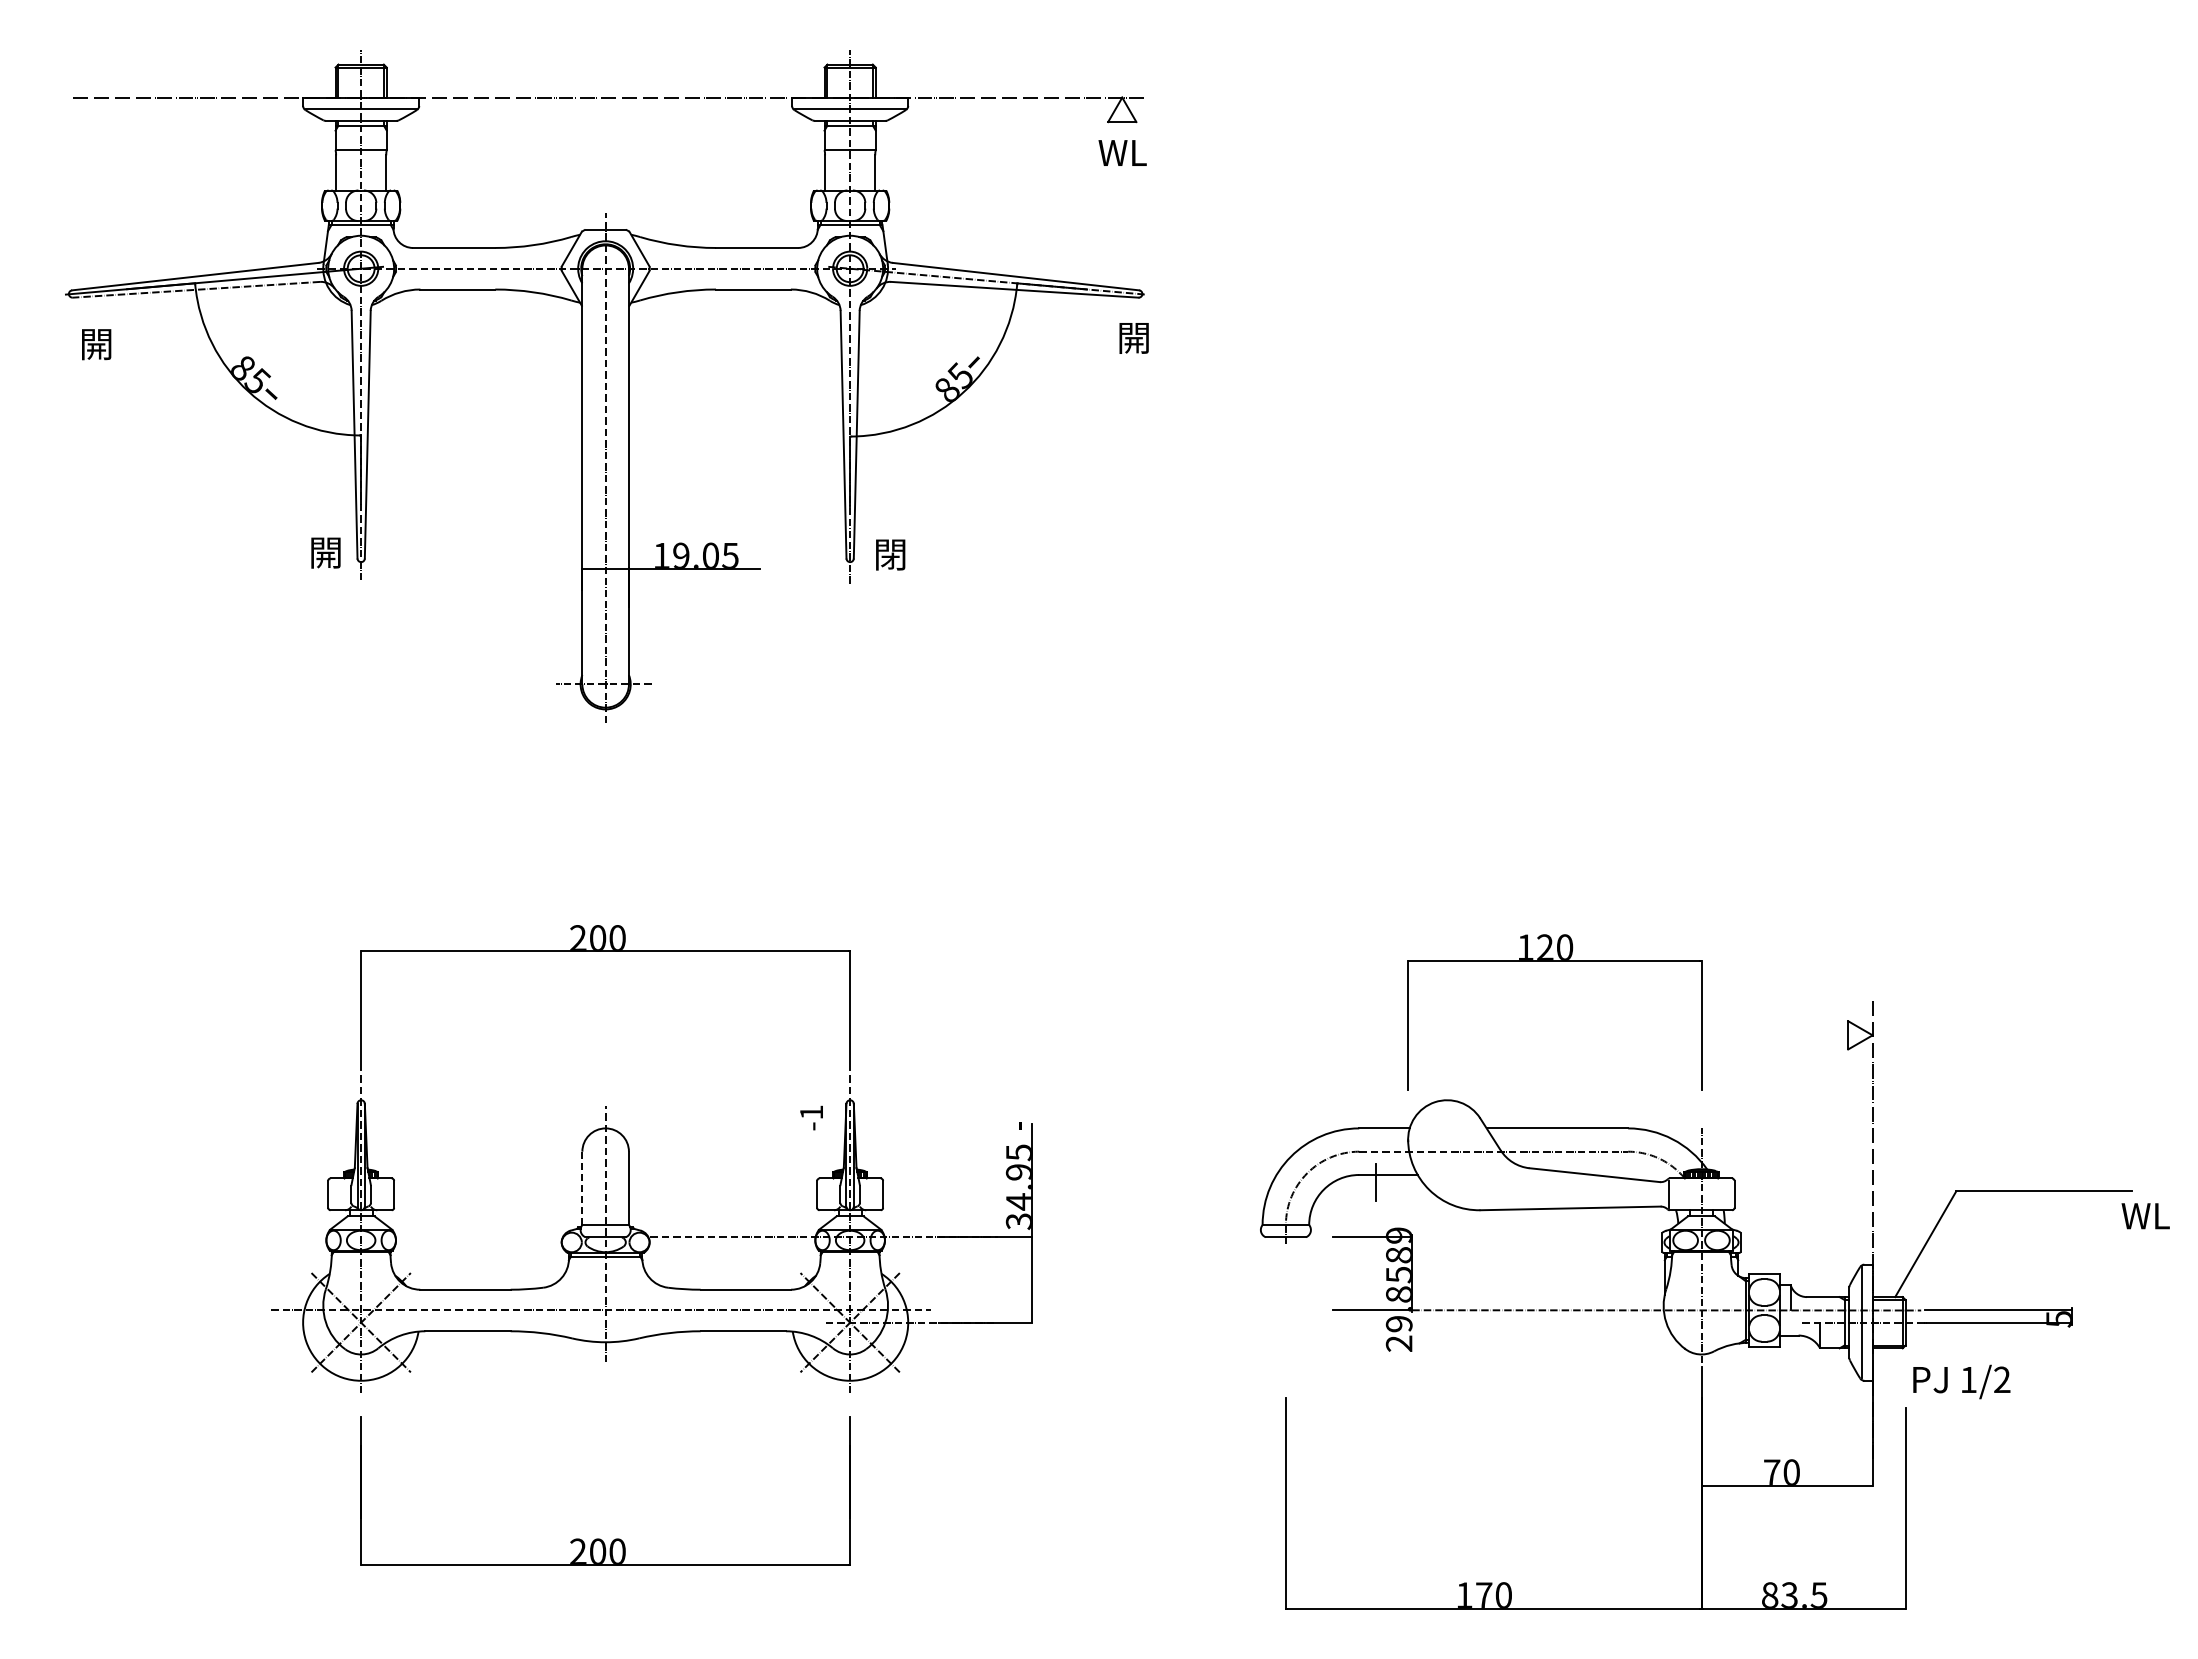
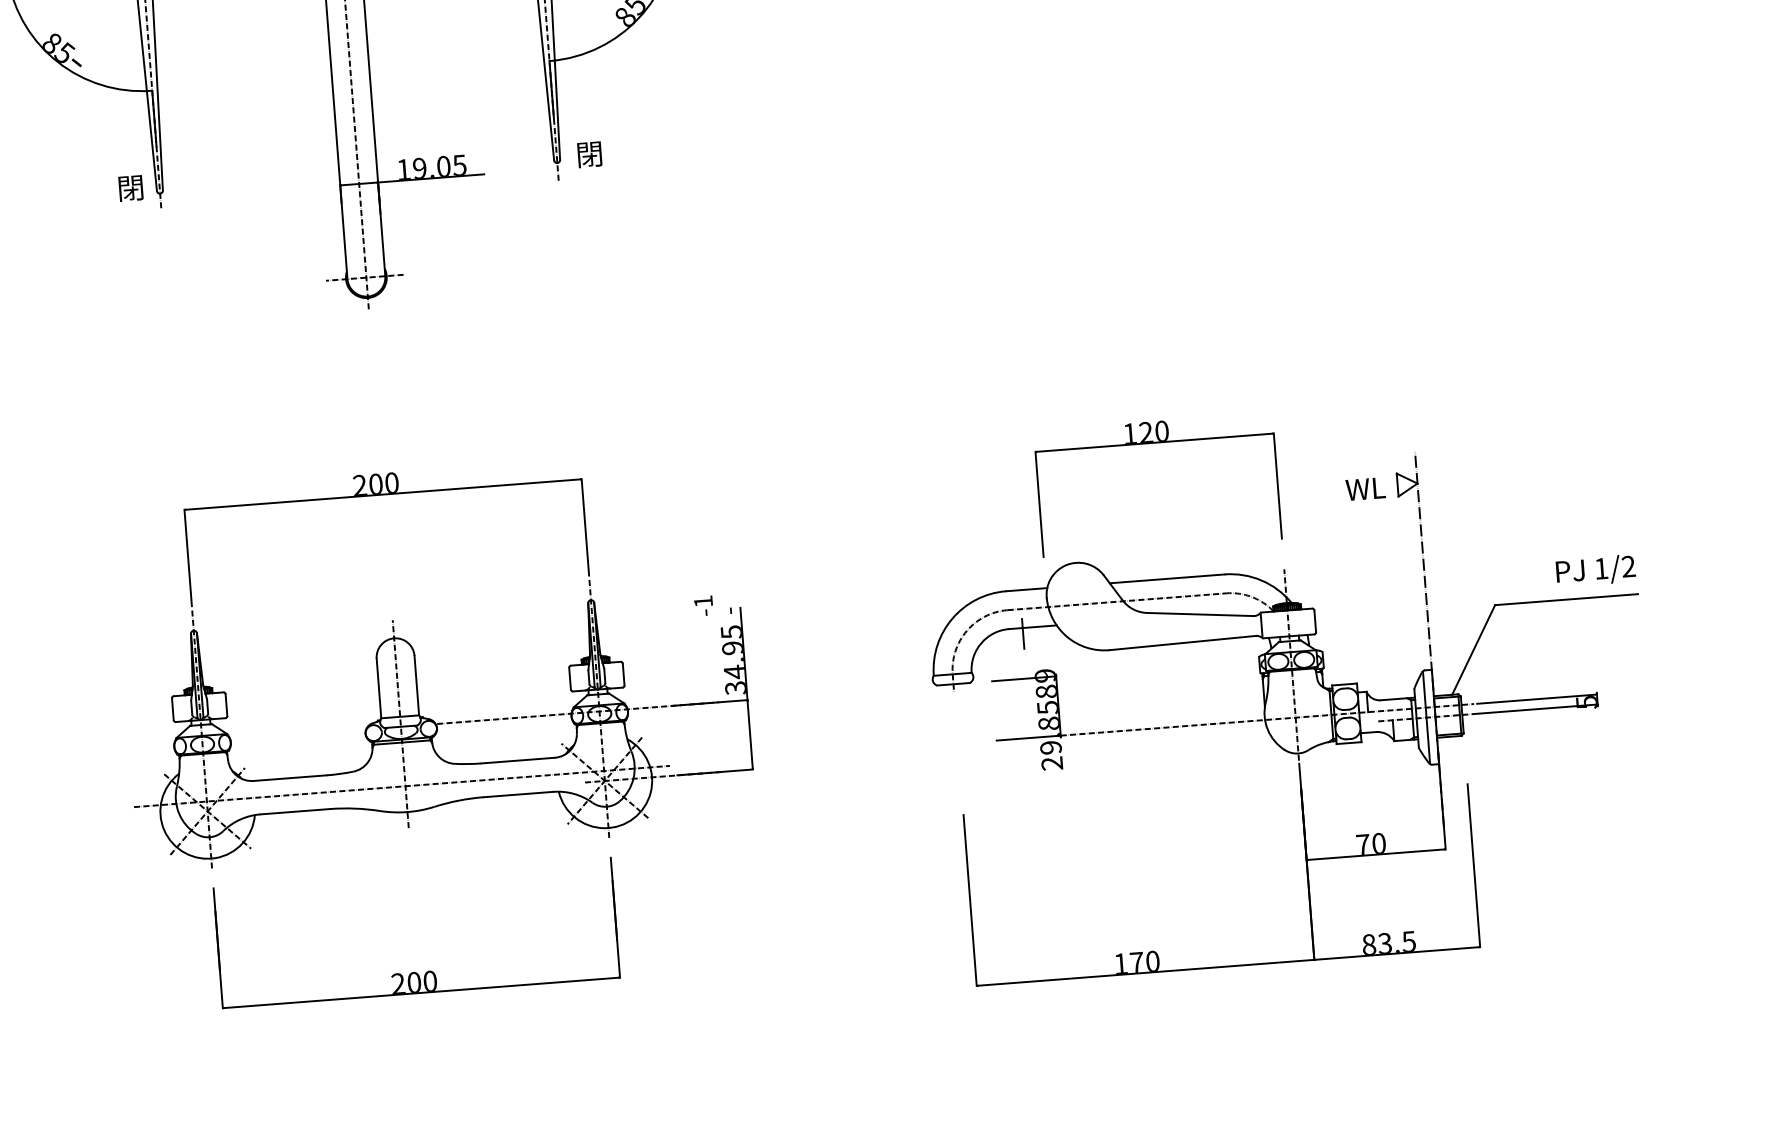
text: (325, 555) -> (130, 190), 開 -> 閉
text: (811, 1117) -> (703, 605), moved
line: (582, 1188) -> (379, 688), dashed -> solid
text: (2145, 1216) -> (1365, 489), moved
text: (1961, 1381) -> (1595, 570), moved

